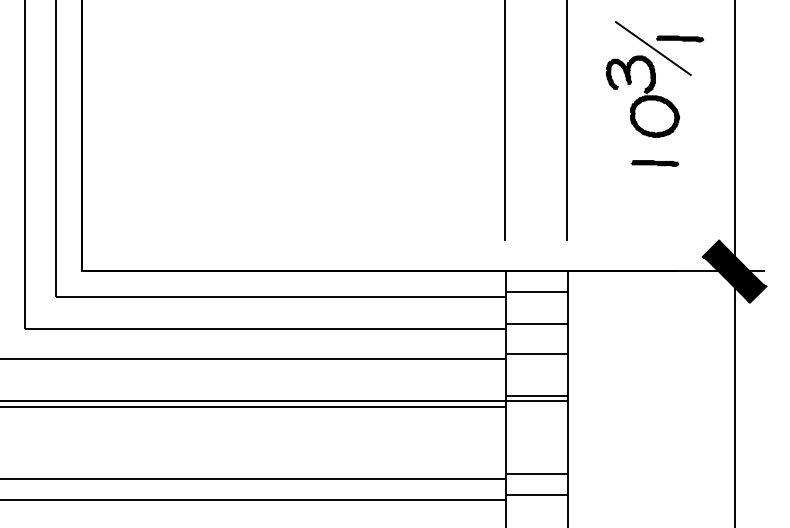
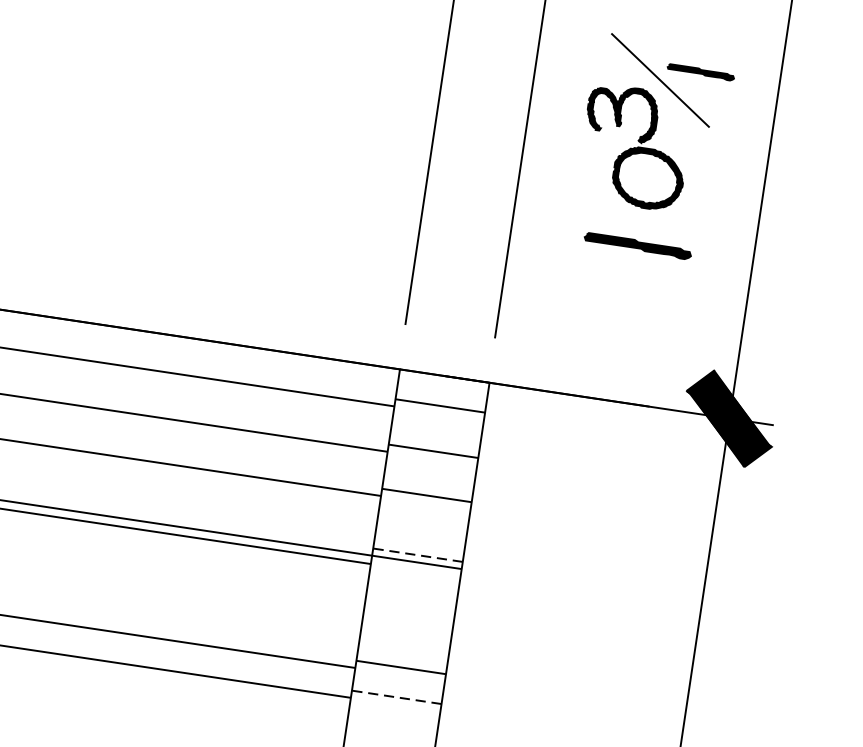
part: (655, 163) -> (638, 246), size x1.6
line: (536, 396) -> (417, 555), solid -> dashed
line: (536, 494) -> (396, 696), solid -> dashed

